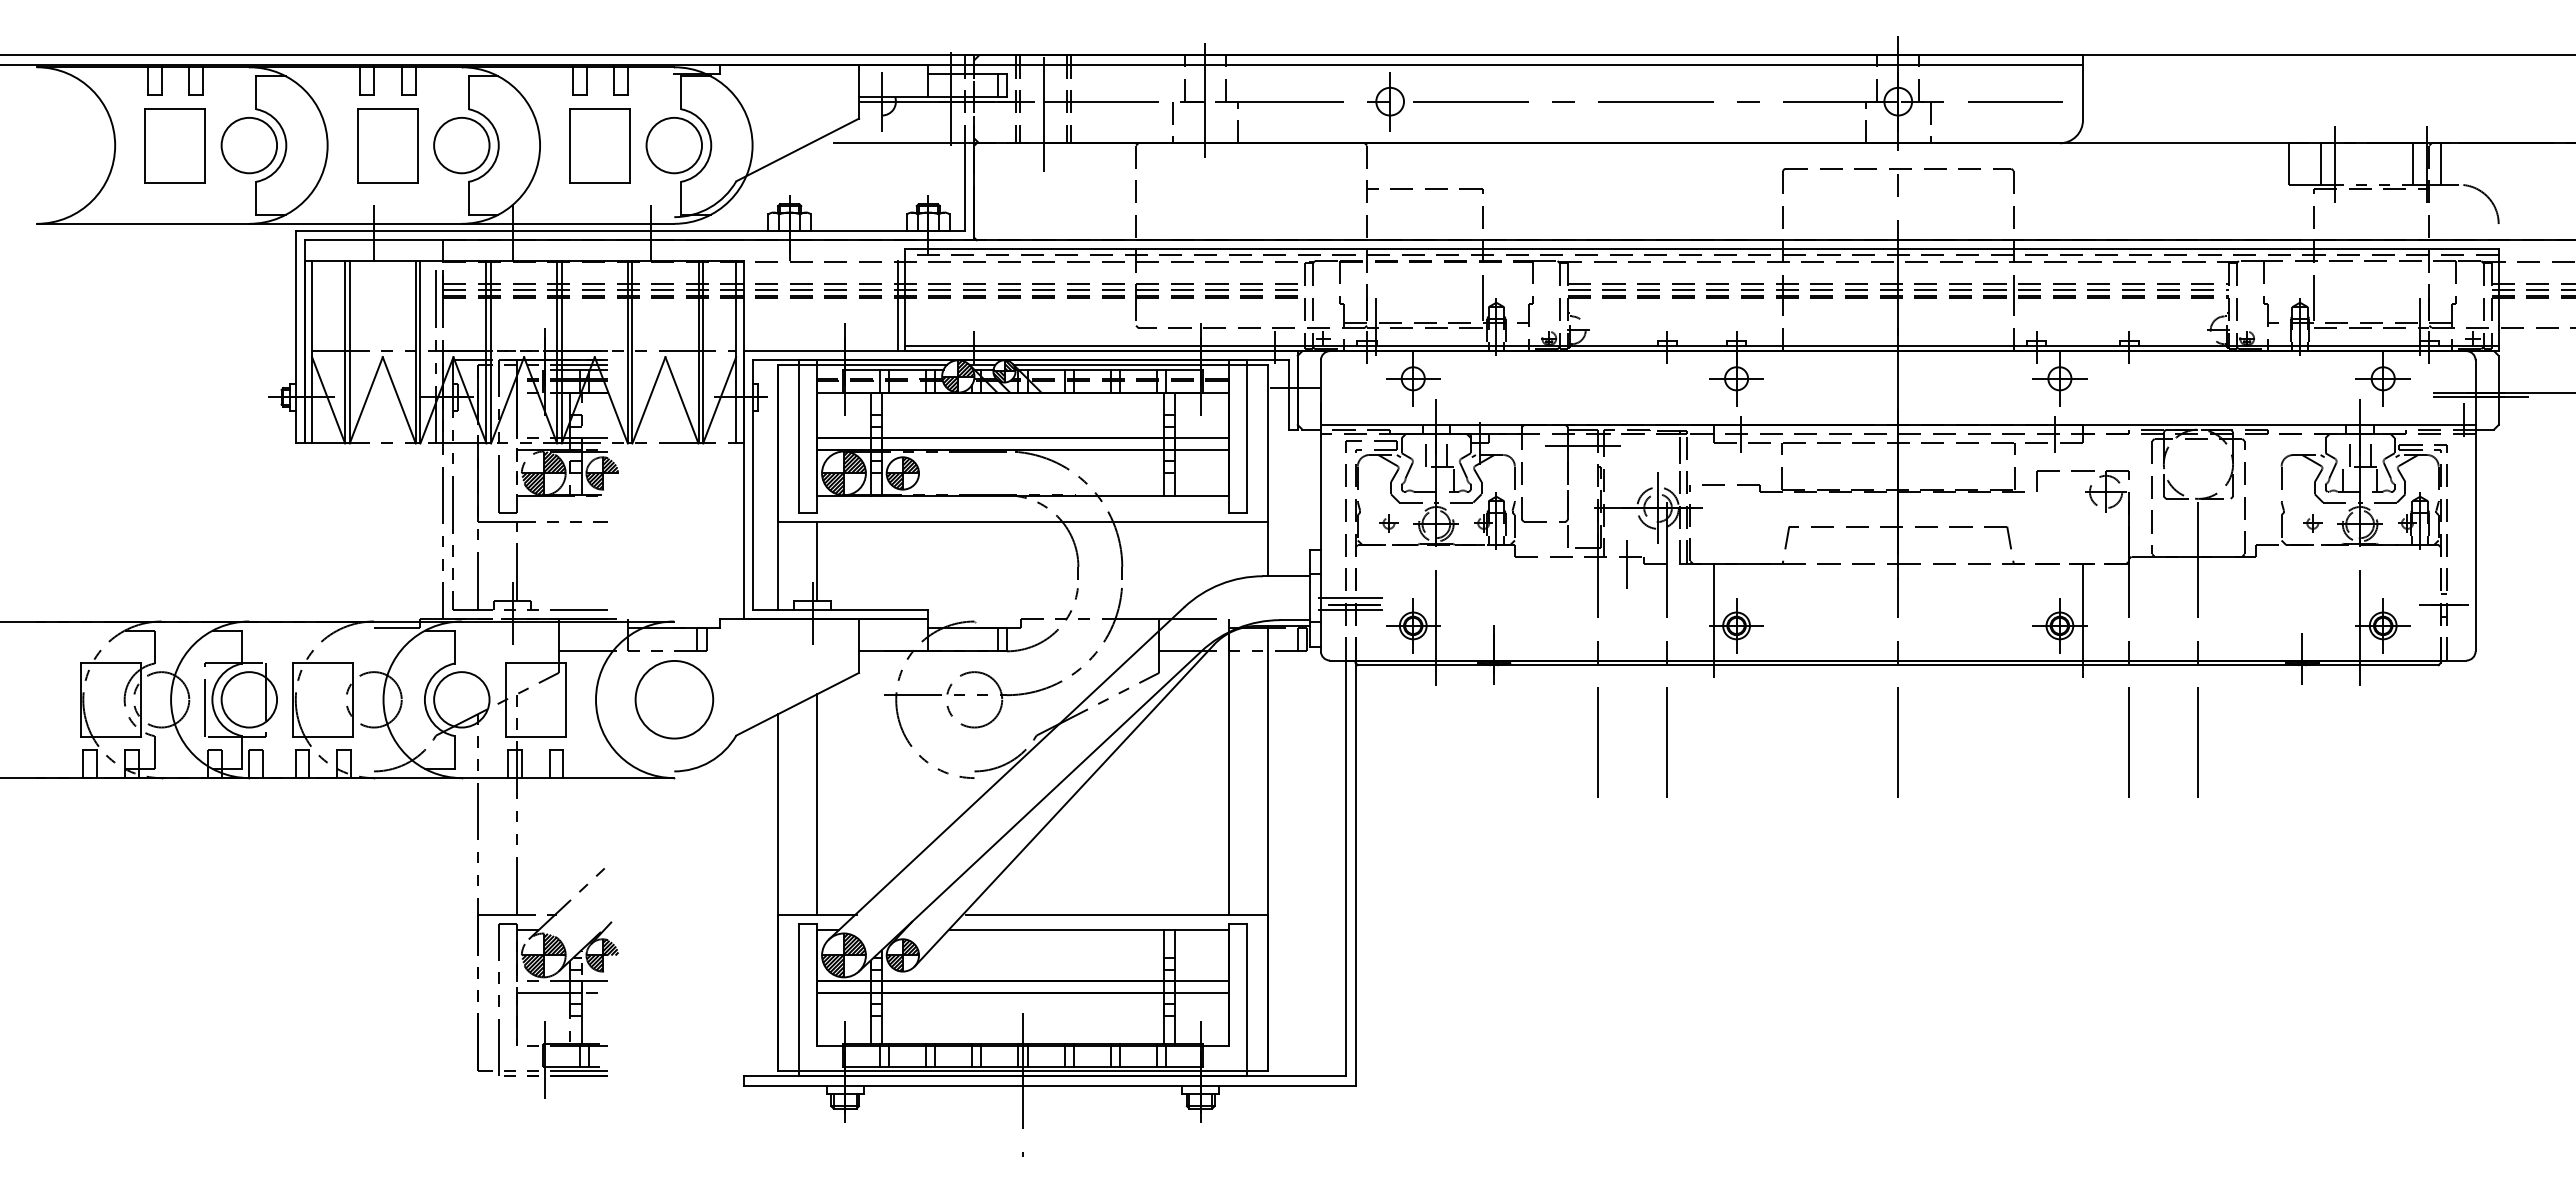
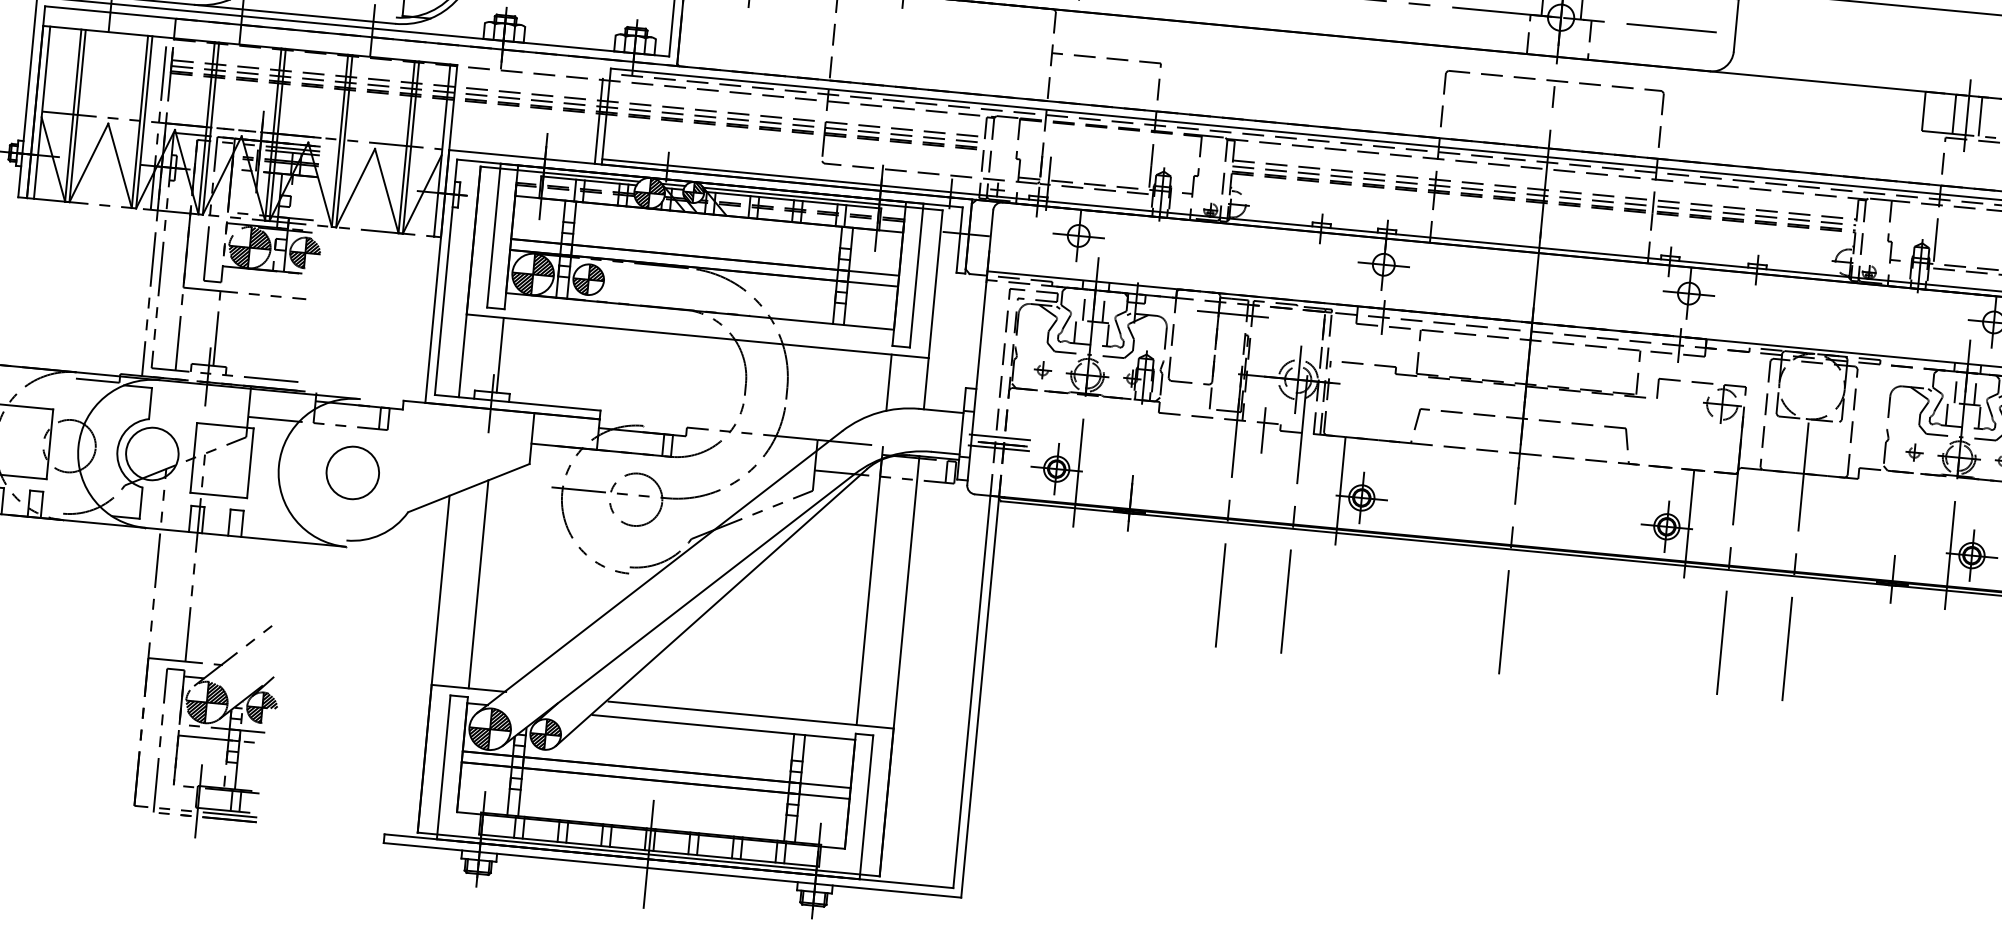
line: (2348, 163) -> (1980, 116), added
line: (1419, 479) -> (1075, 331), added
line: (1228, 551) -> (889, 382), added
circle: (673, 699) -> (352, 472), size x0.71

